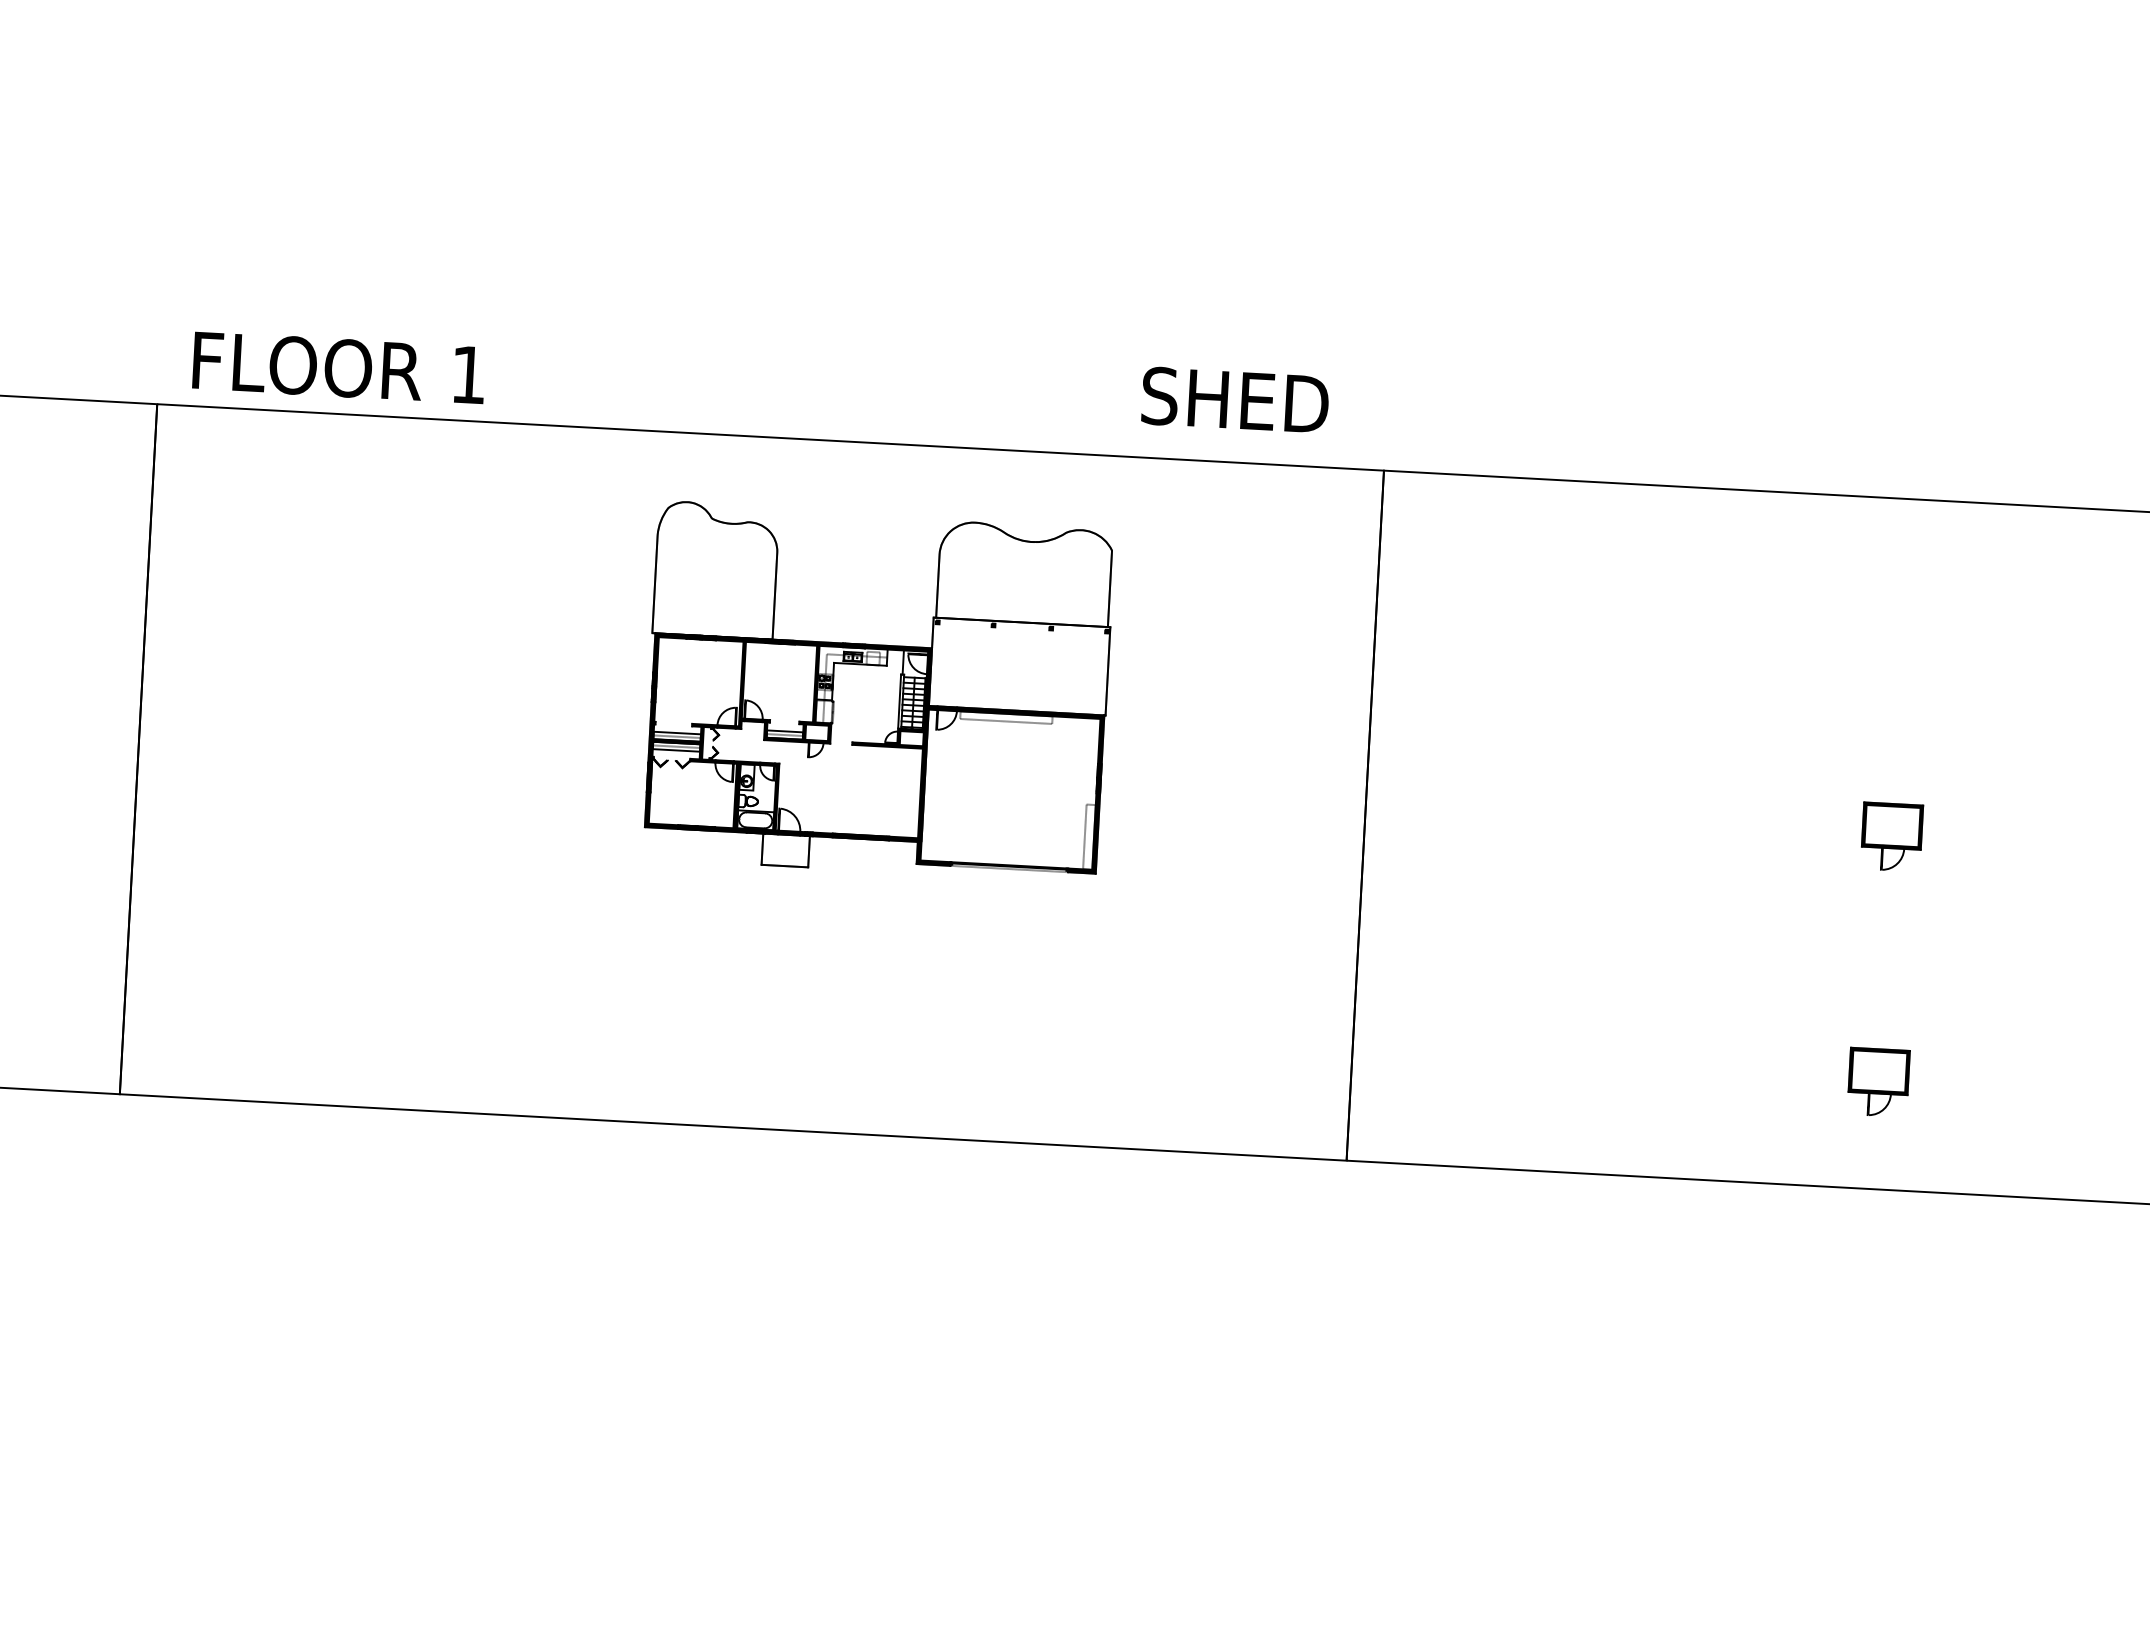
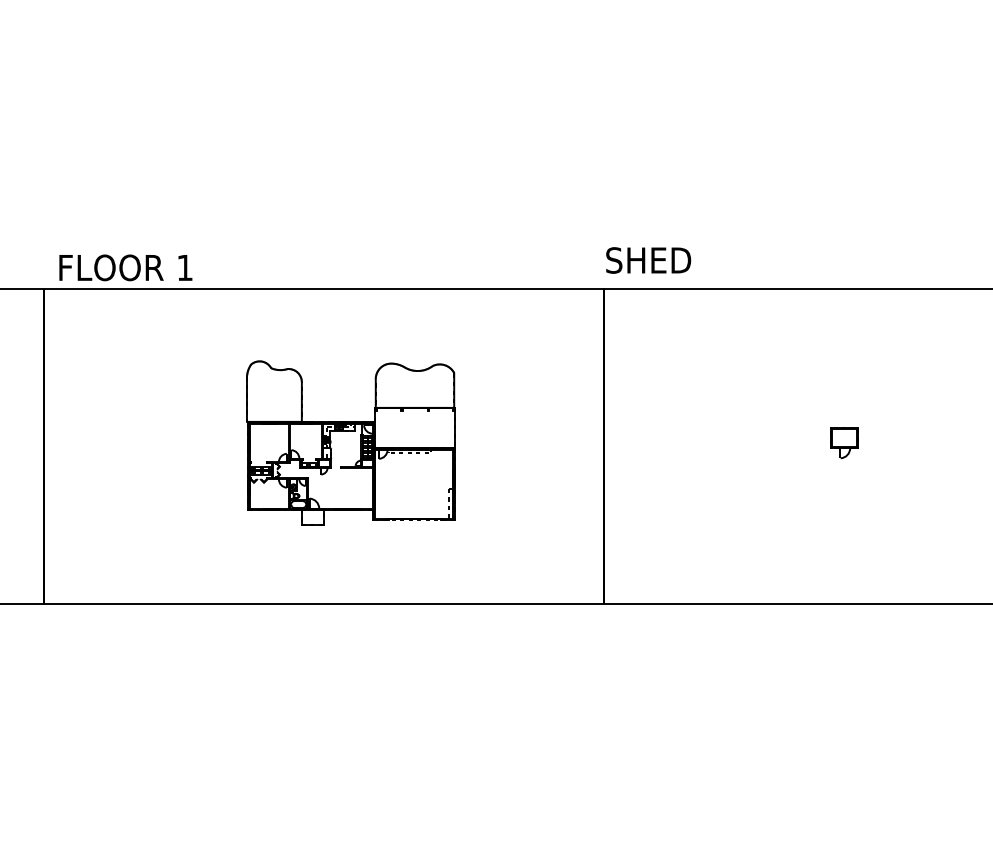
text: (1235, 400) -> (648, 260), moved
part: (876, 690) -> (350, 442), moved
part: (1879, 1083) -> (844, 555), removed

